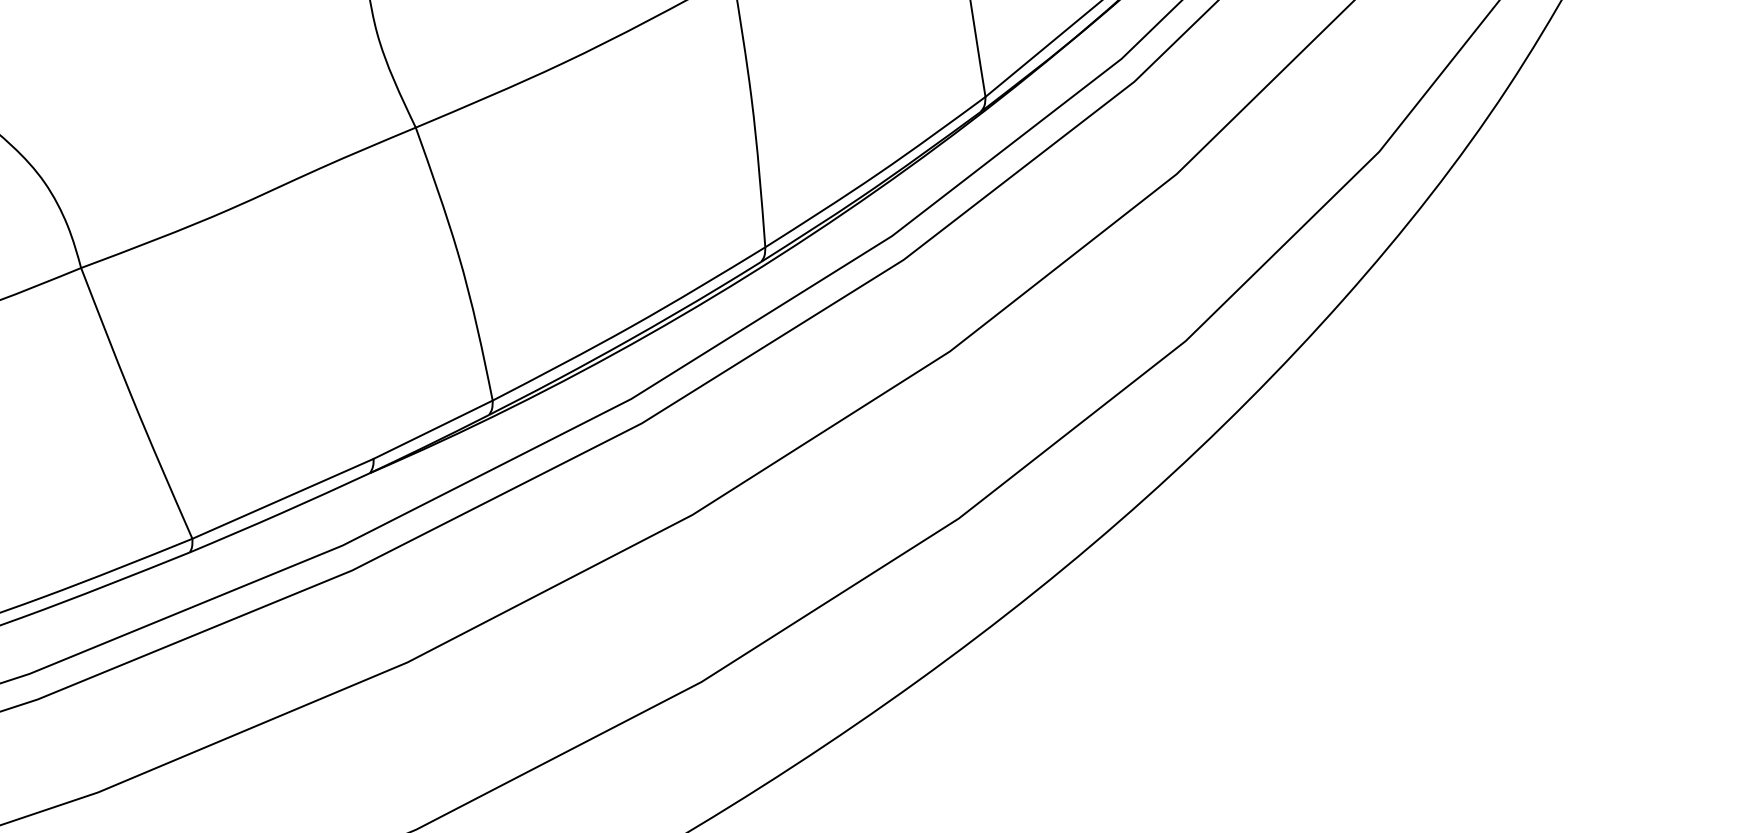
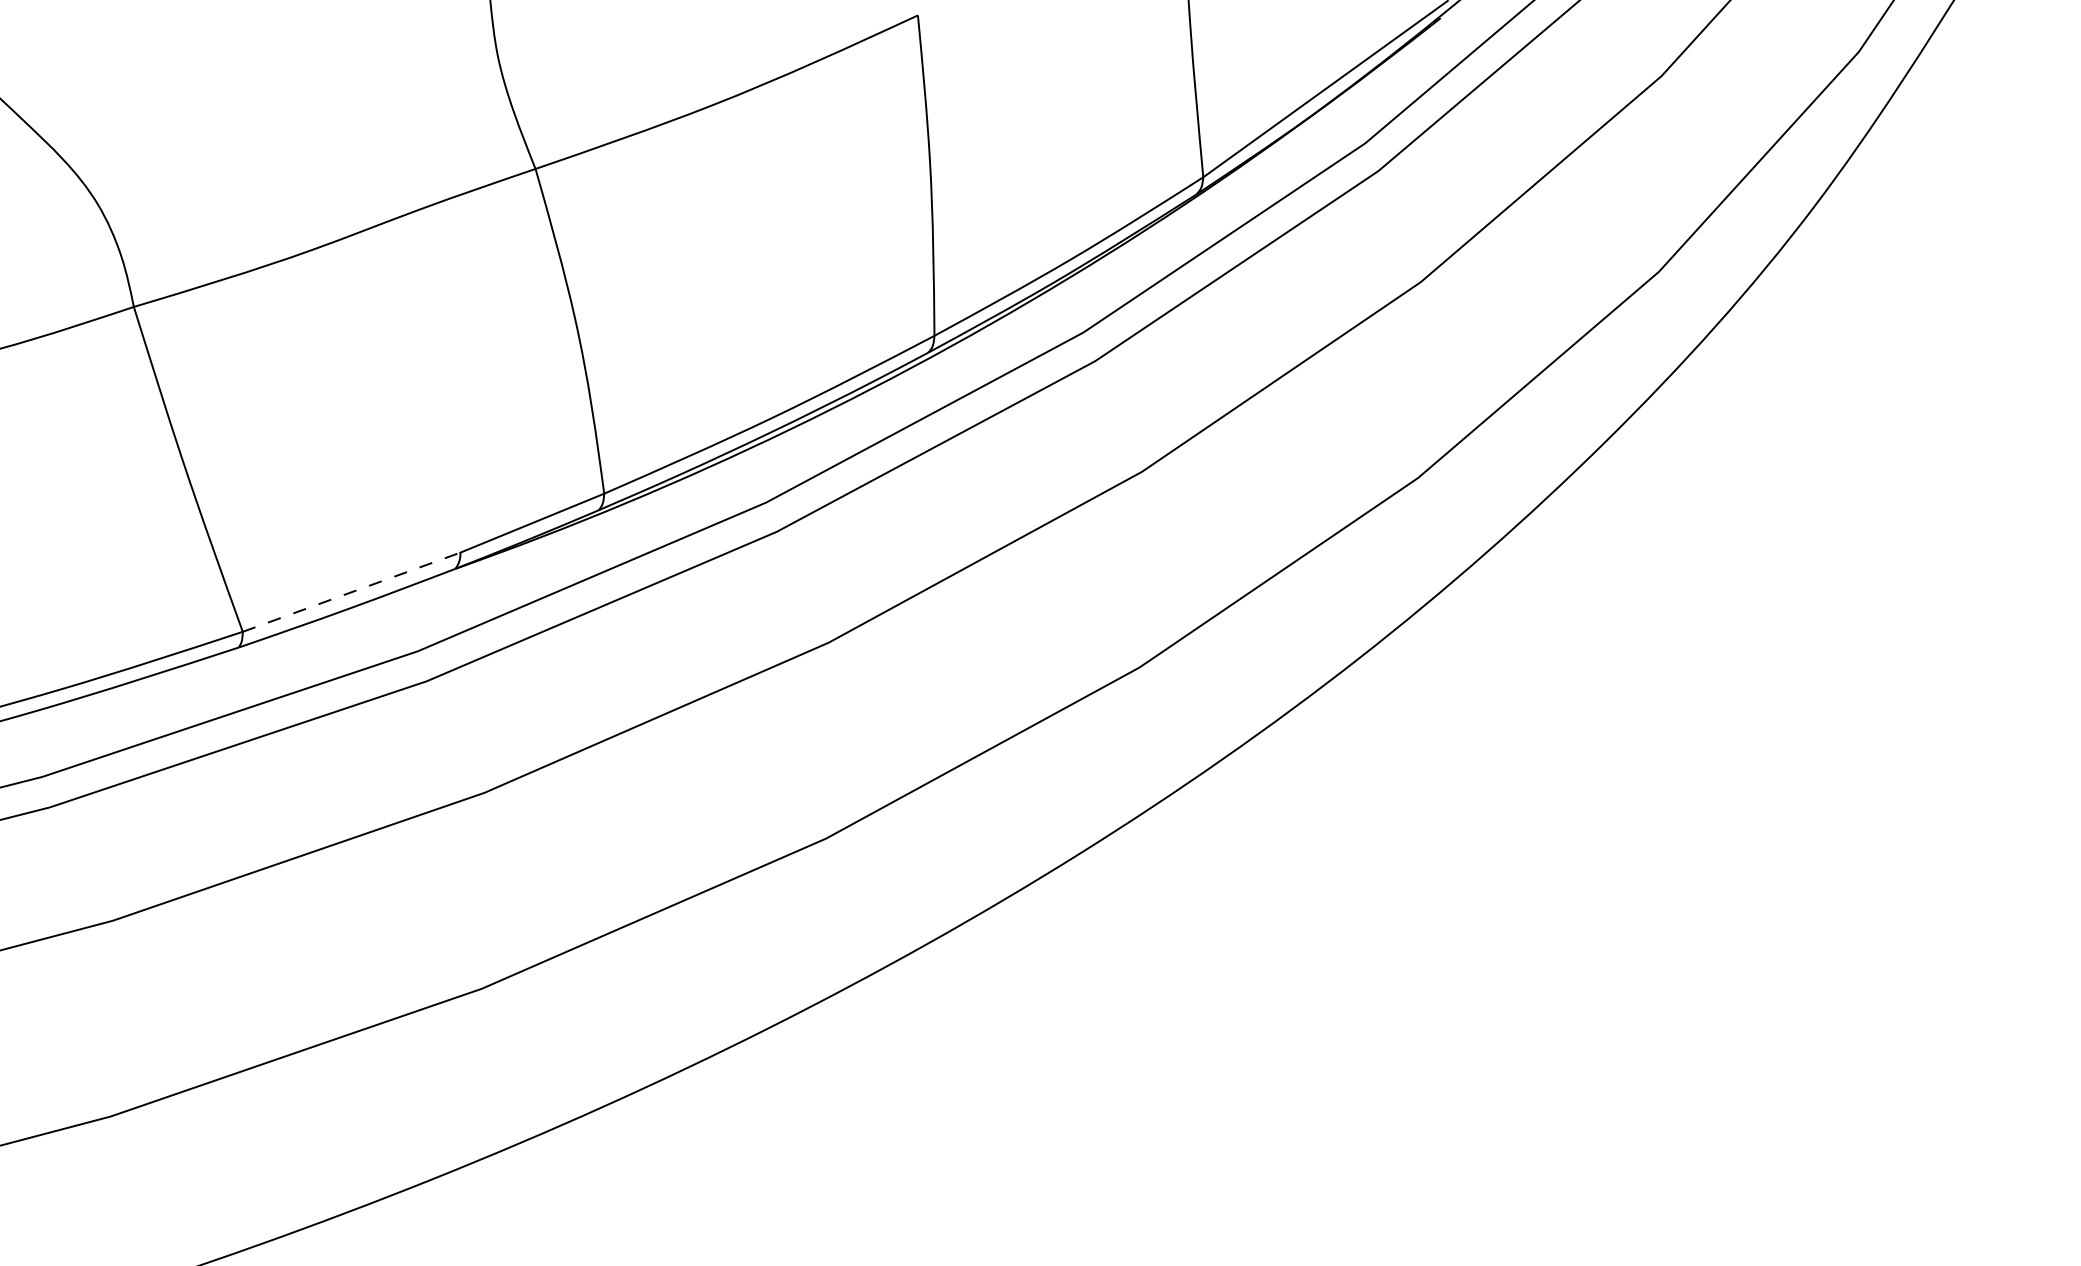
line: (282, 499) -> (351, 592), solid -> dashed

